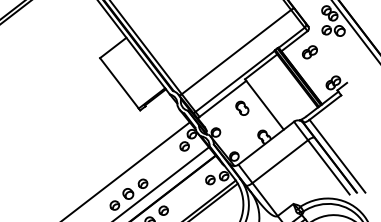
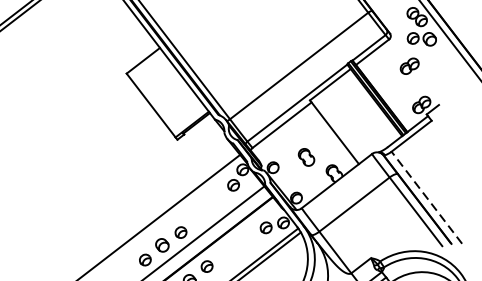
part: (309, 52) -> (409, 66), moved
part: (242, 107) -> (306, 156), moved
line: (337, 156) -> (426, 198), solid -> dashed

